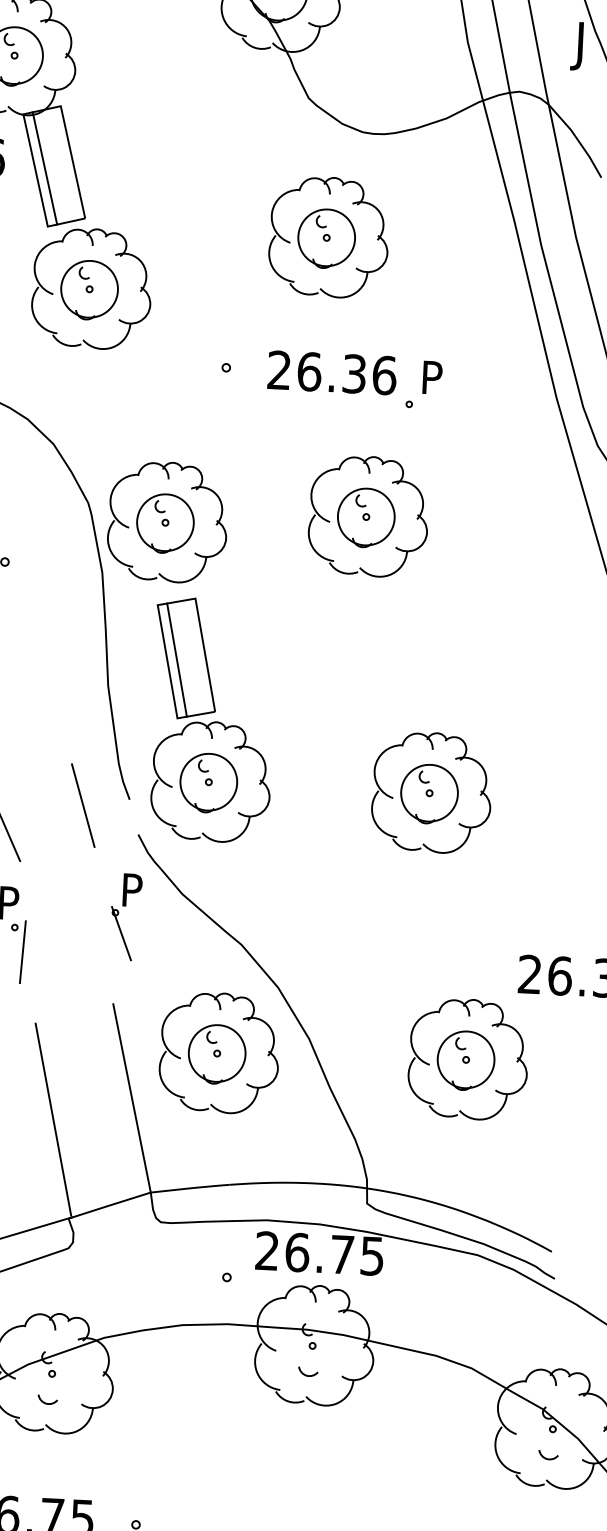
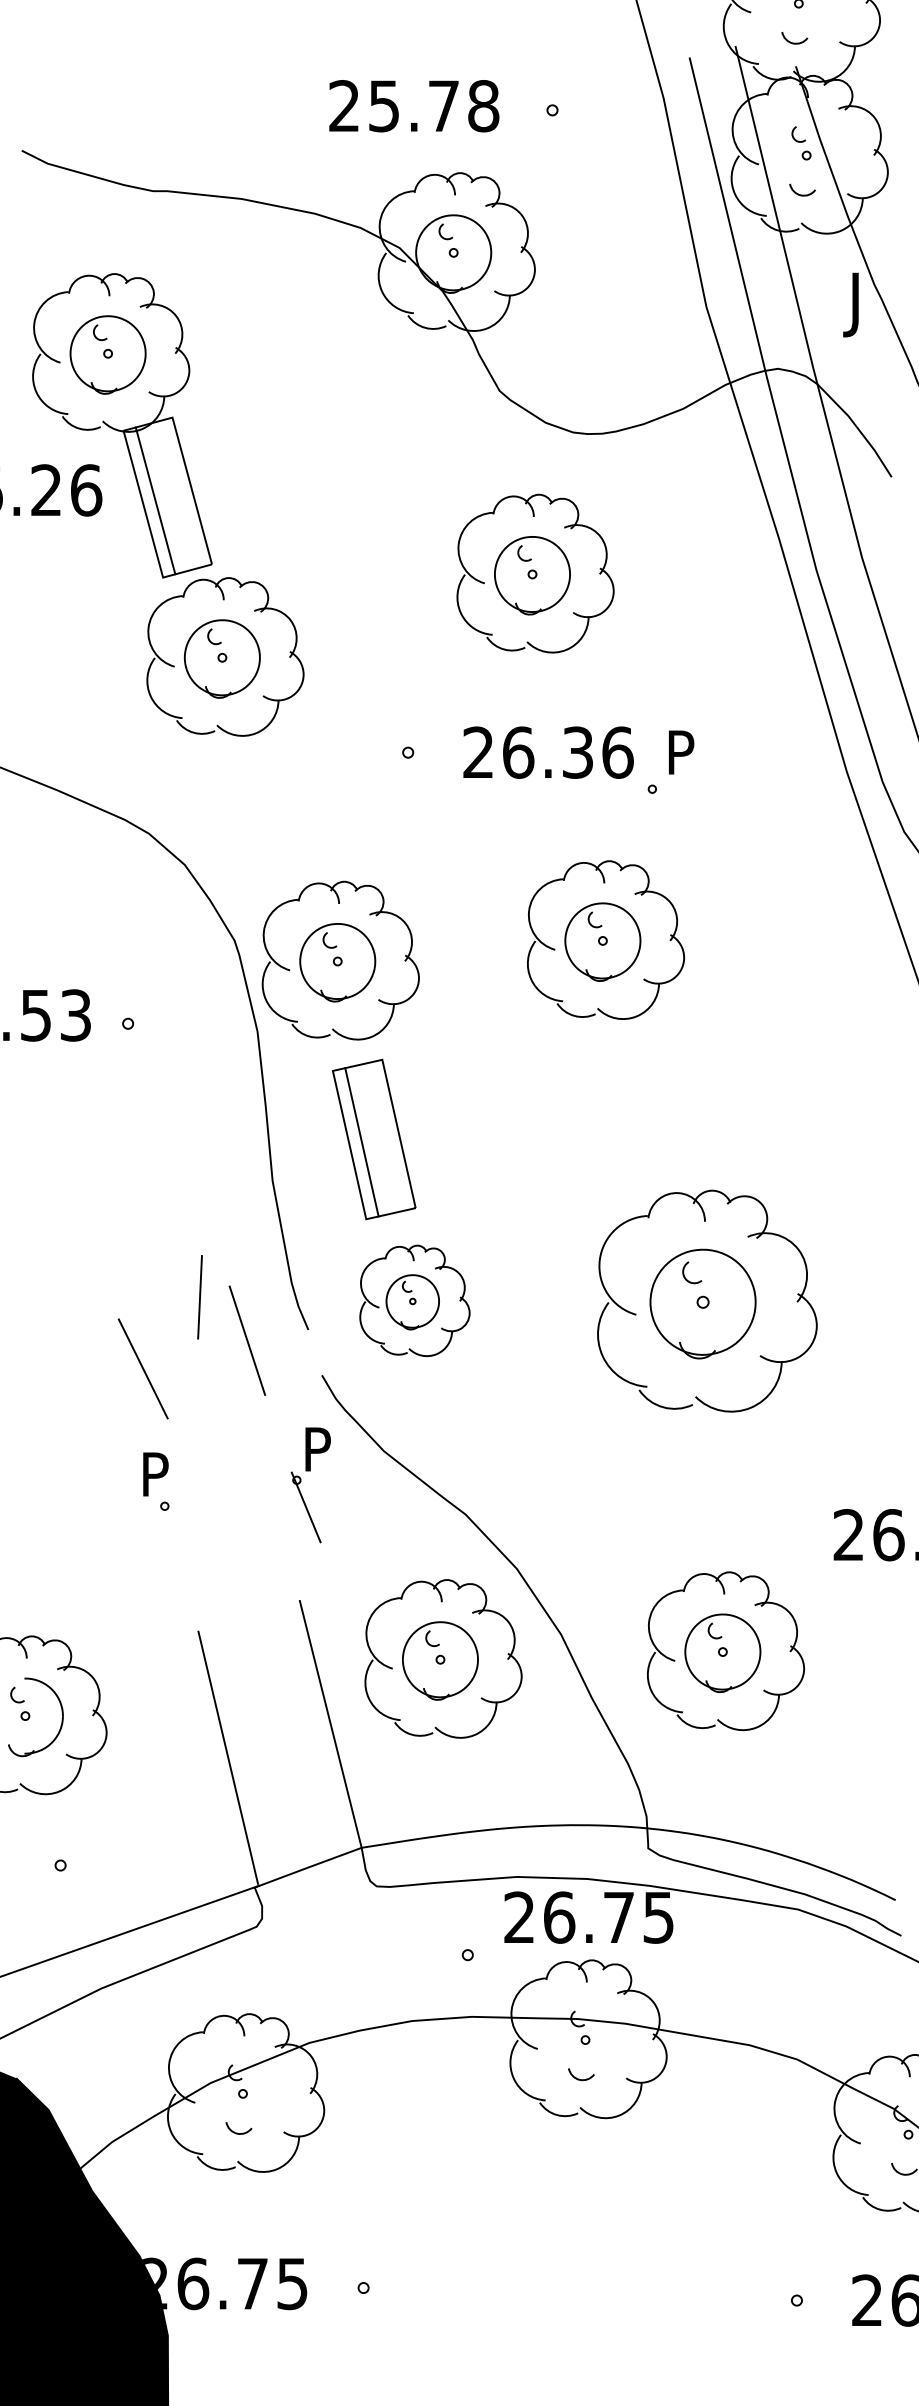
part: (210, 781) -> (414, 1300), size x0.7
part: (431, 792) -> (707, 1300), size x1.4
line: (22, 952) -> (199, 1297), moved
part: (468, 1059) -> (725, 1651), moved

